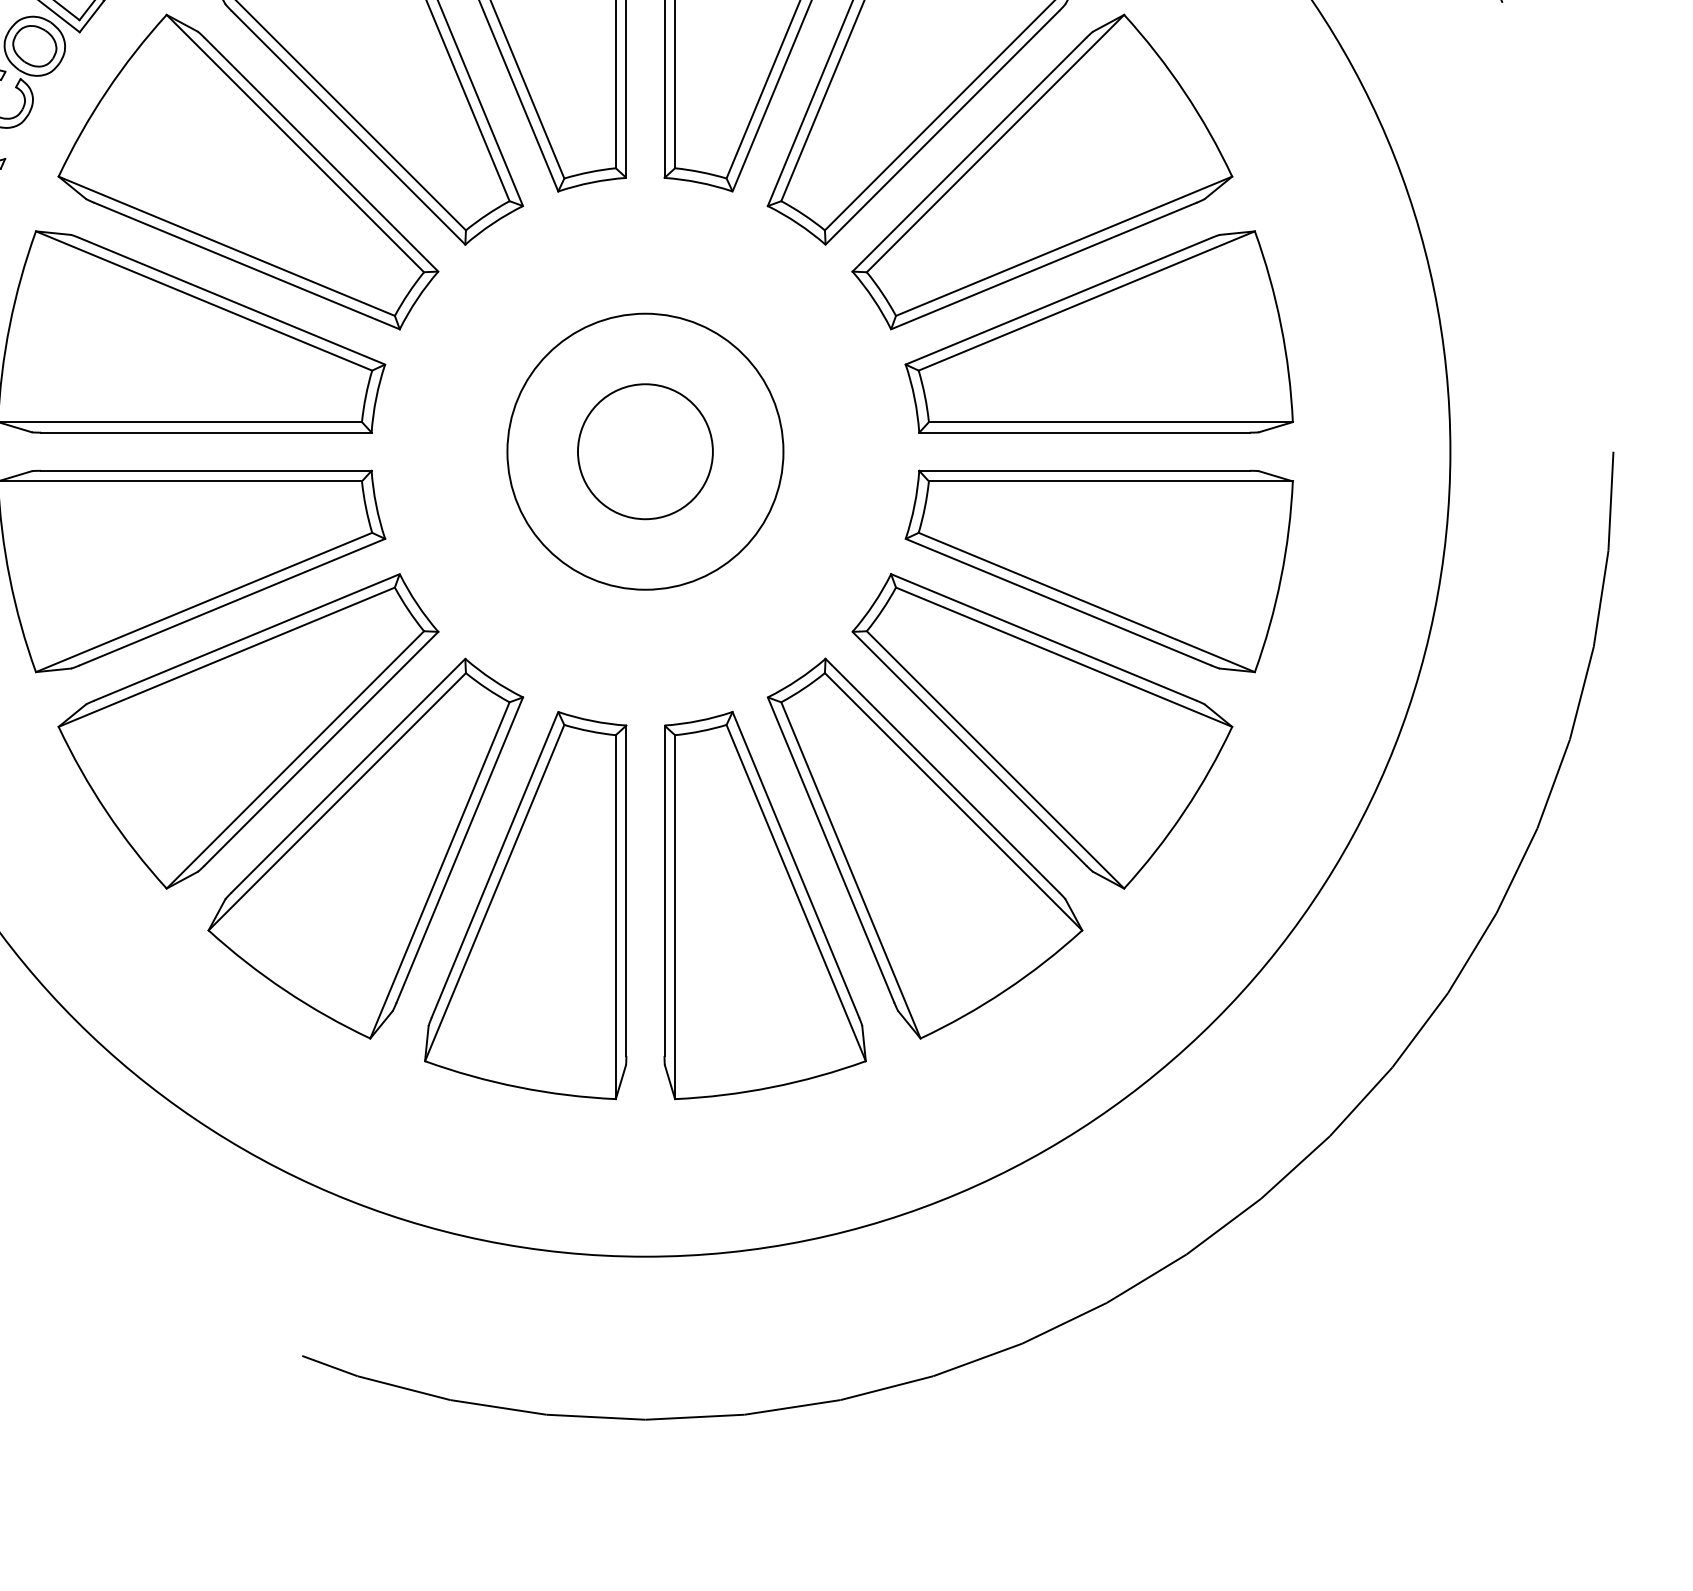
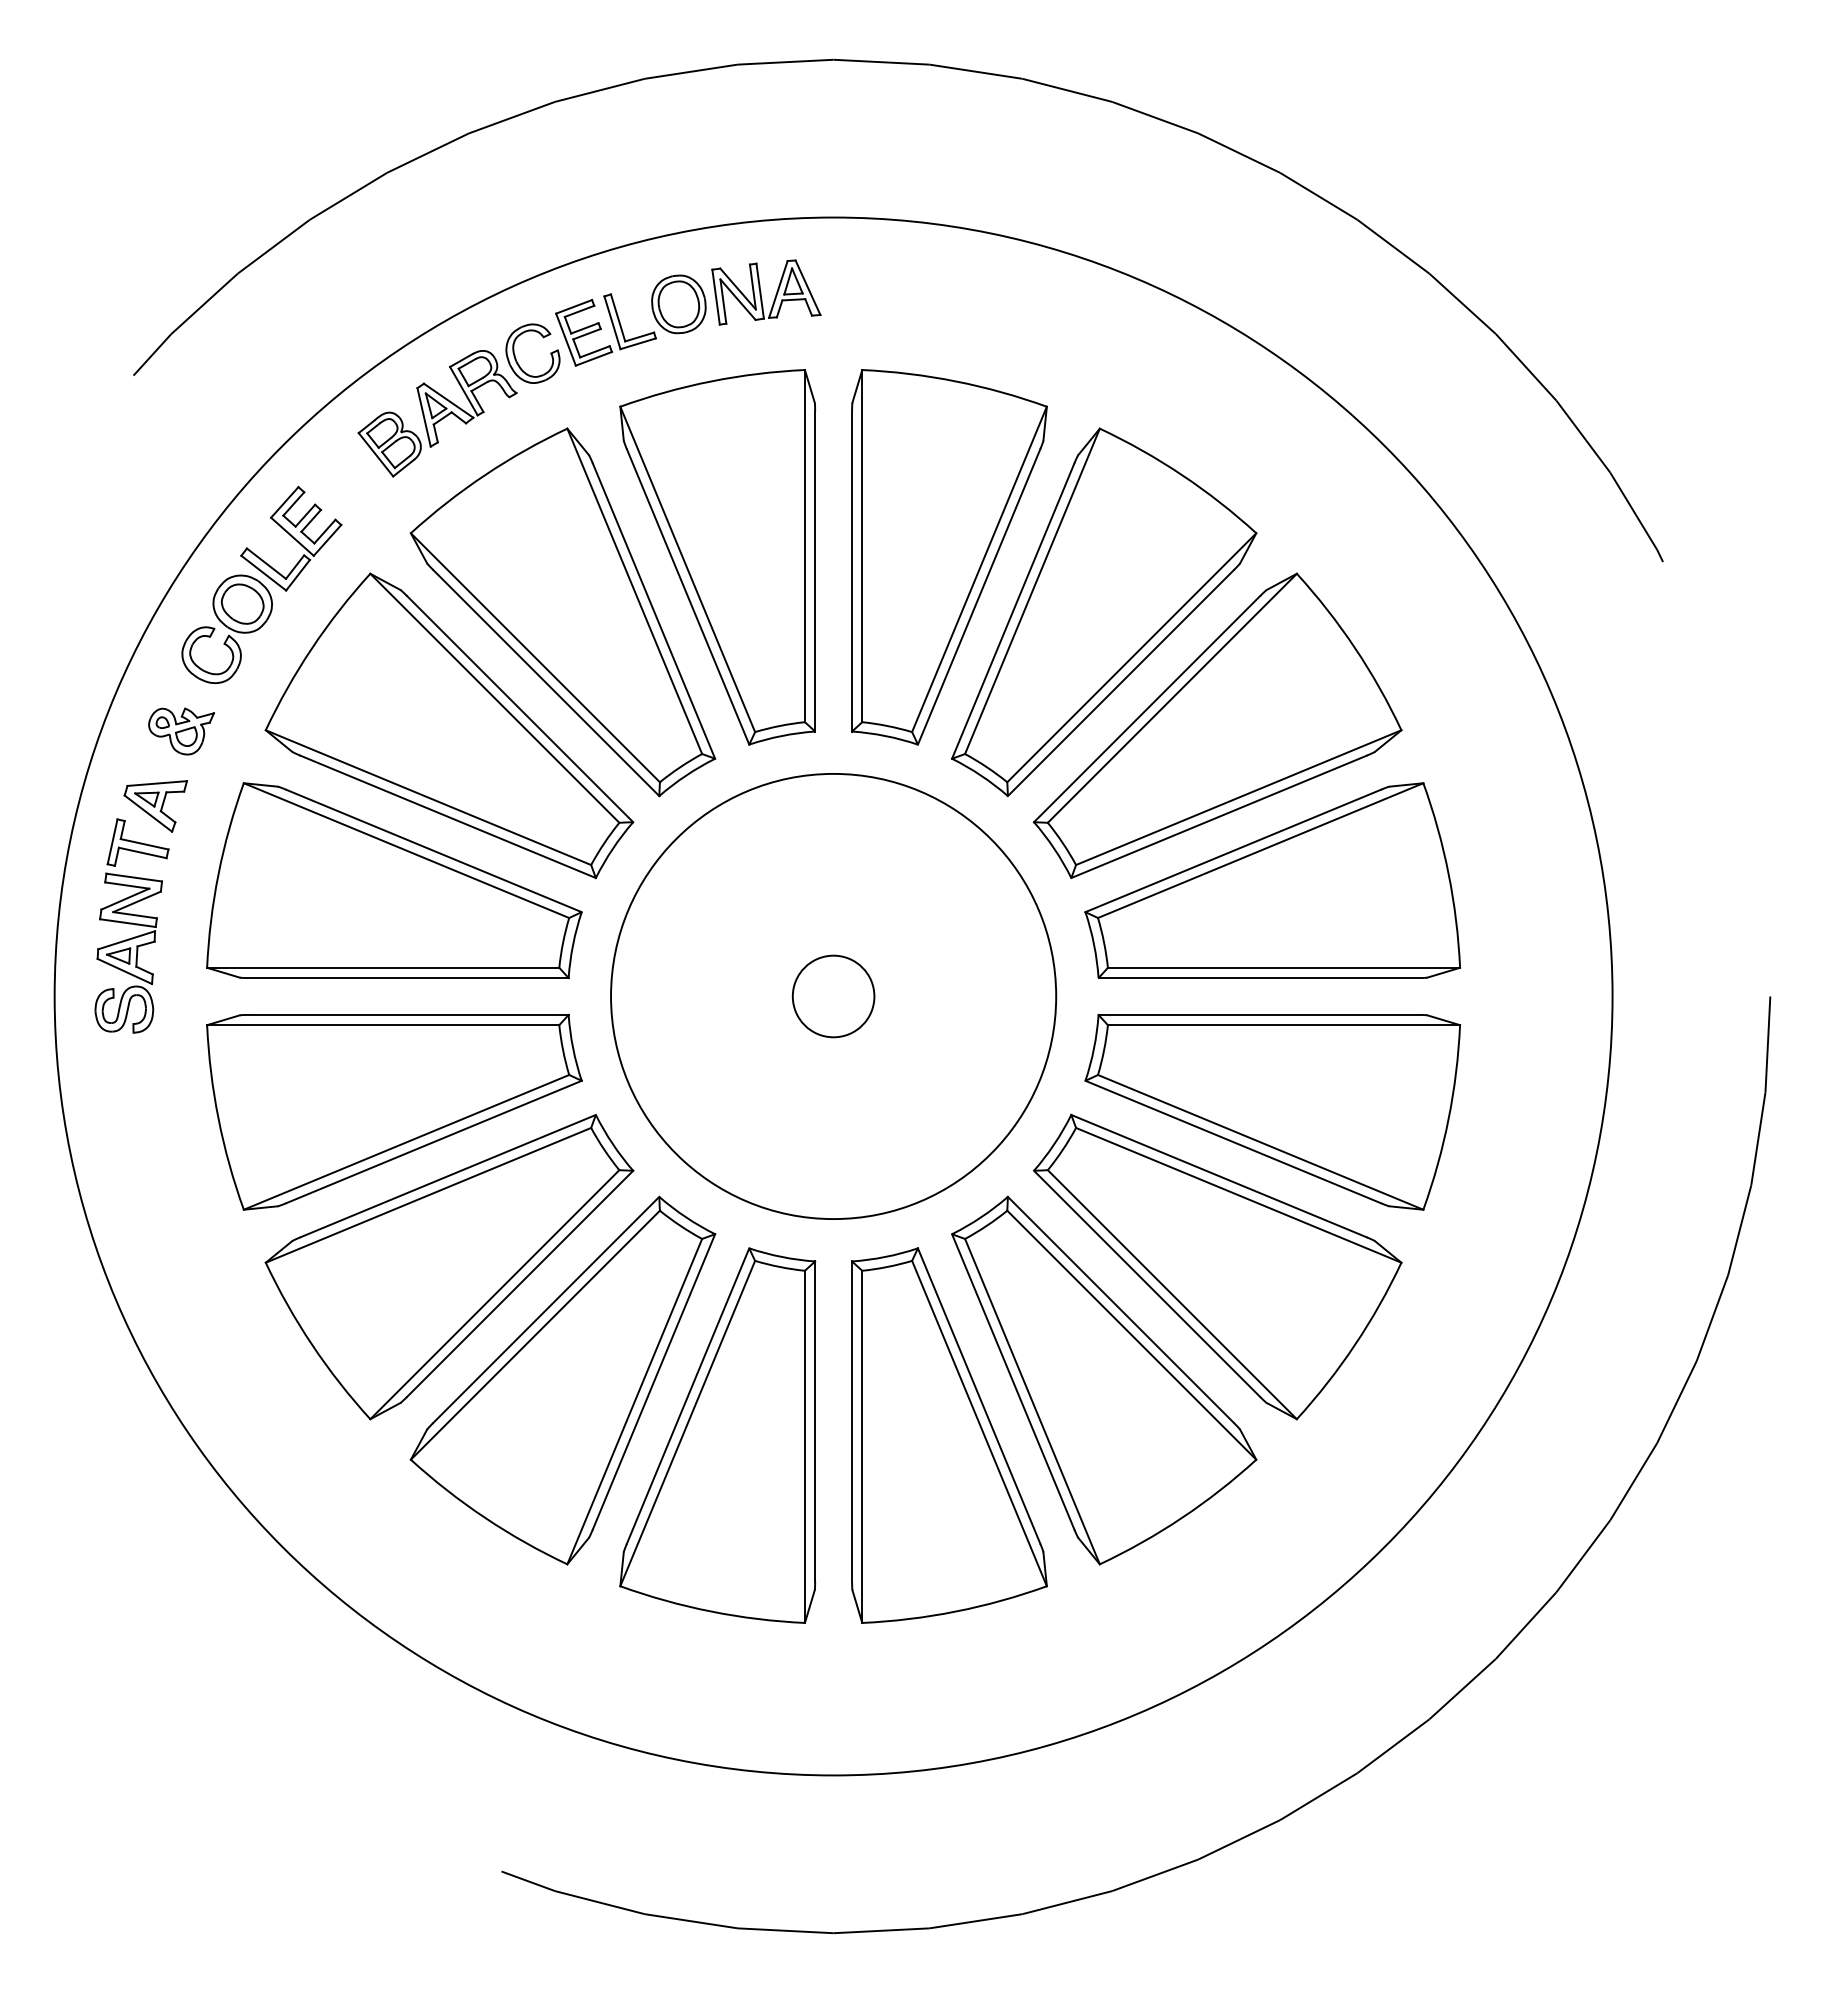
circle: (645, 451) -> (833, 996), size x0.62
circle: (645, 451) -> (833, 996), size x1.67

